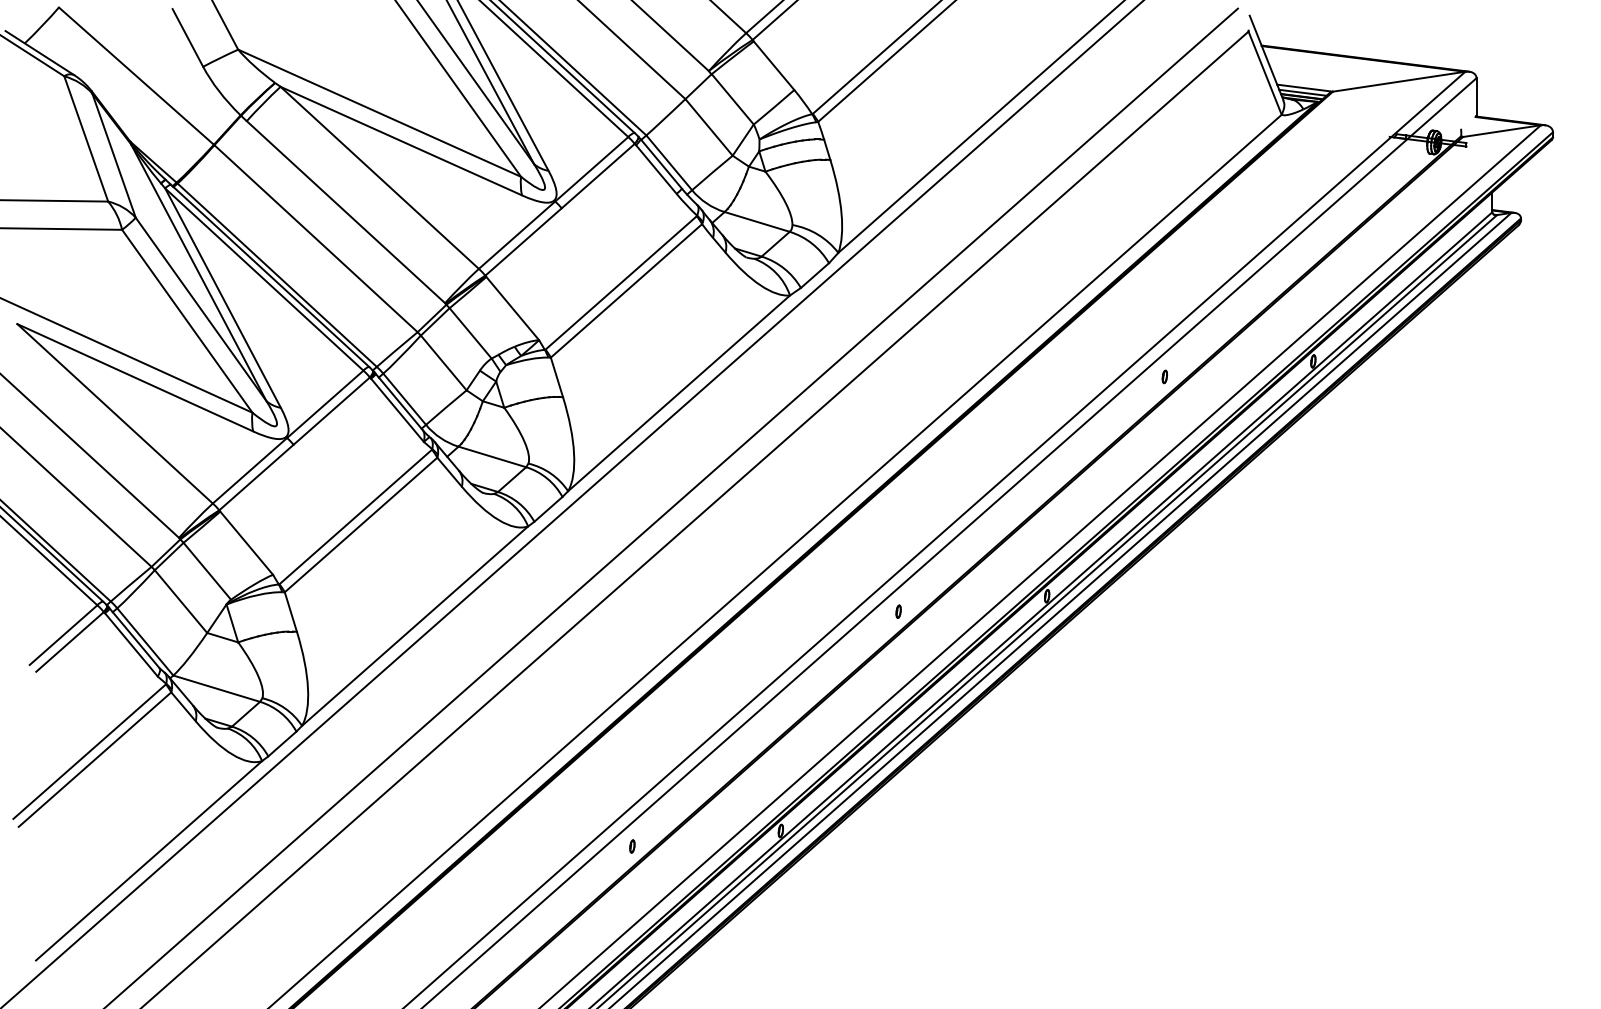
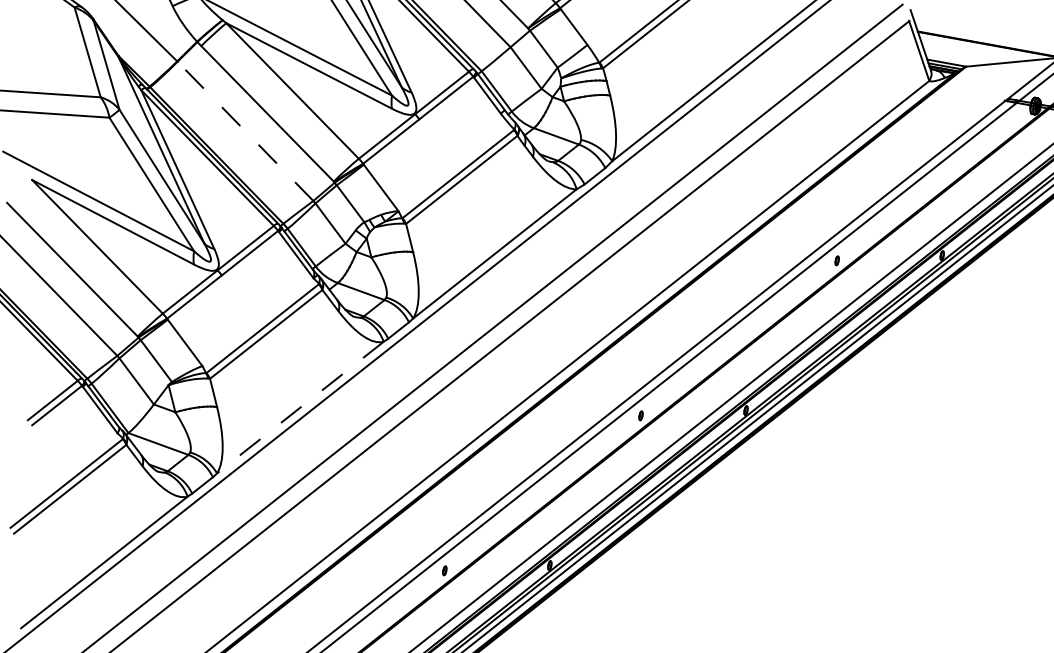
line: (315, 238) -> (245, 131), solid -> dashed
line: (415, 626) -> (300, 407), solid -> dashed

